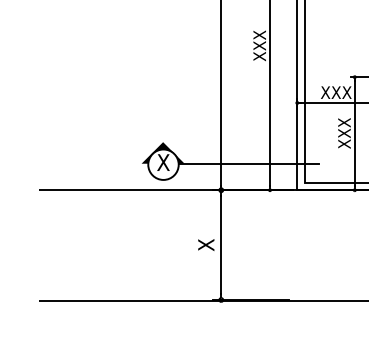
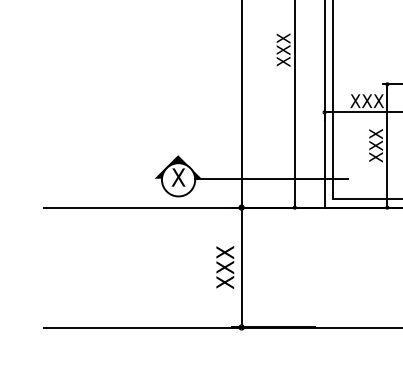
text: (206, 245) -> (225, 267), X -> XXX

